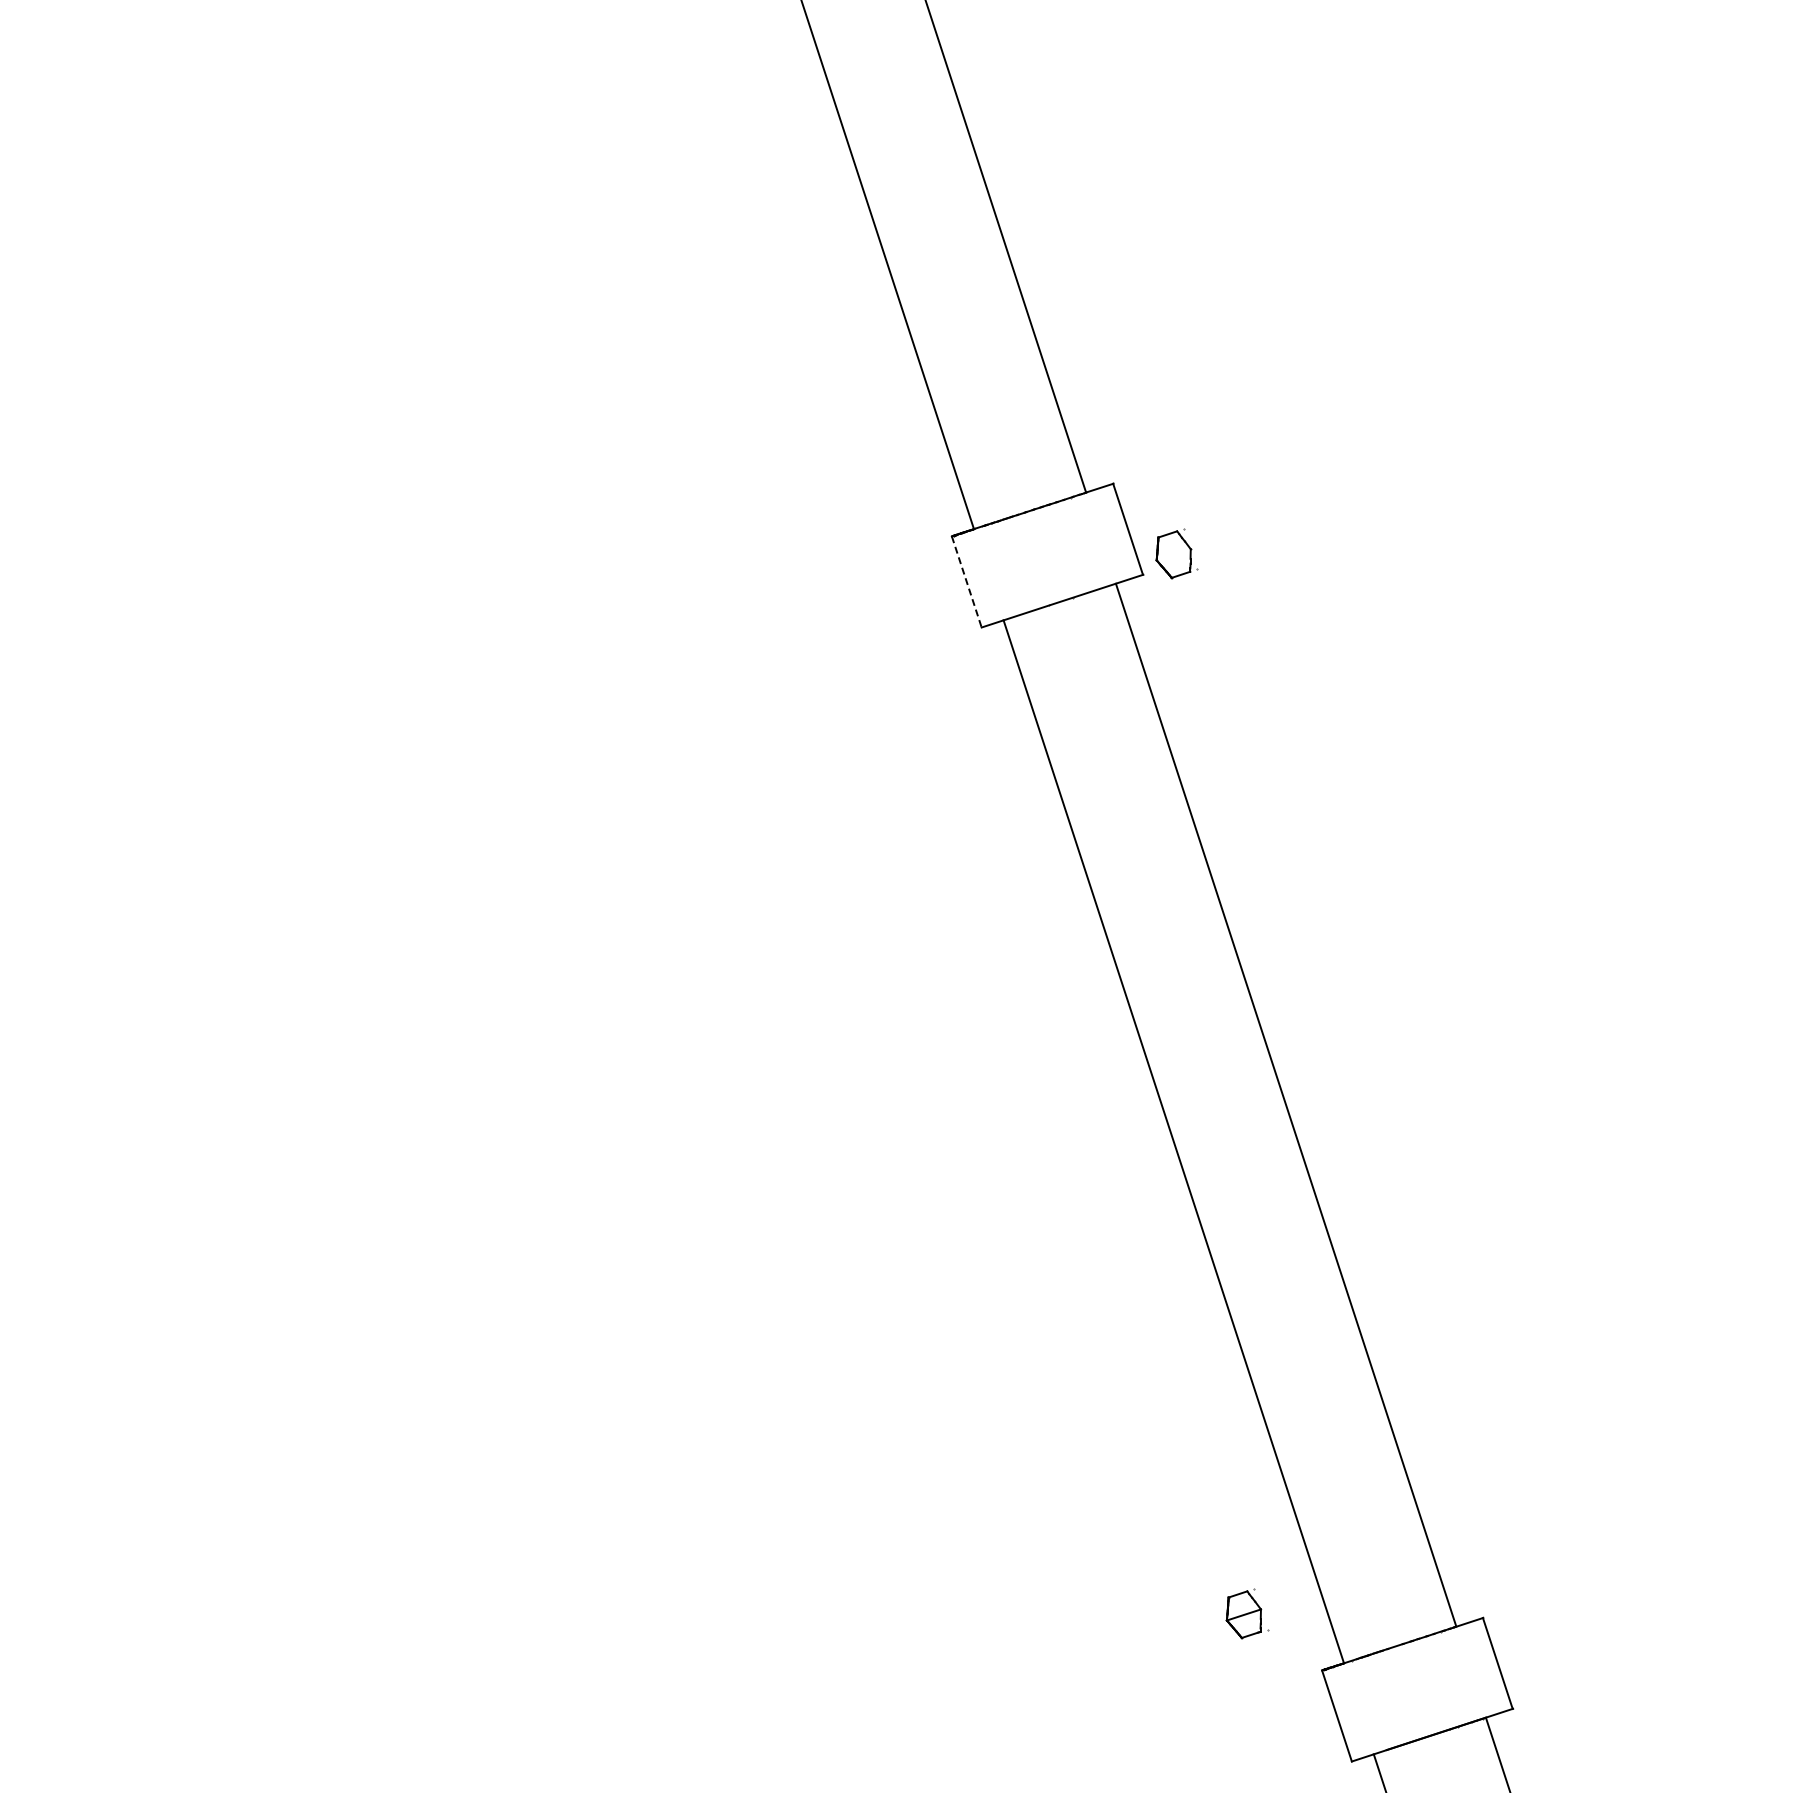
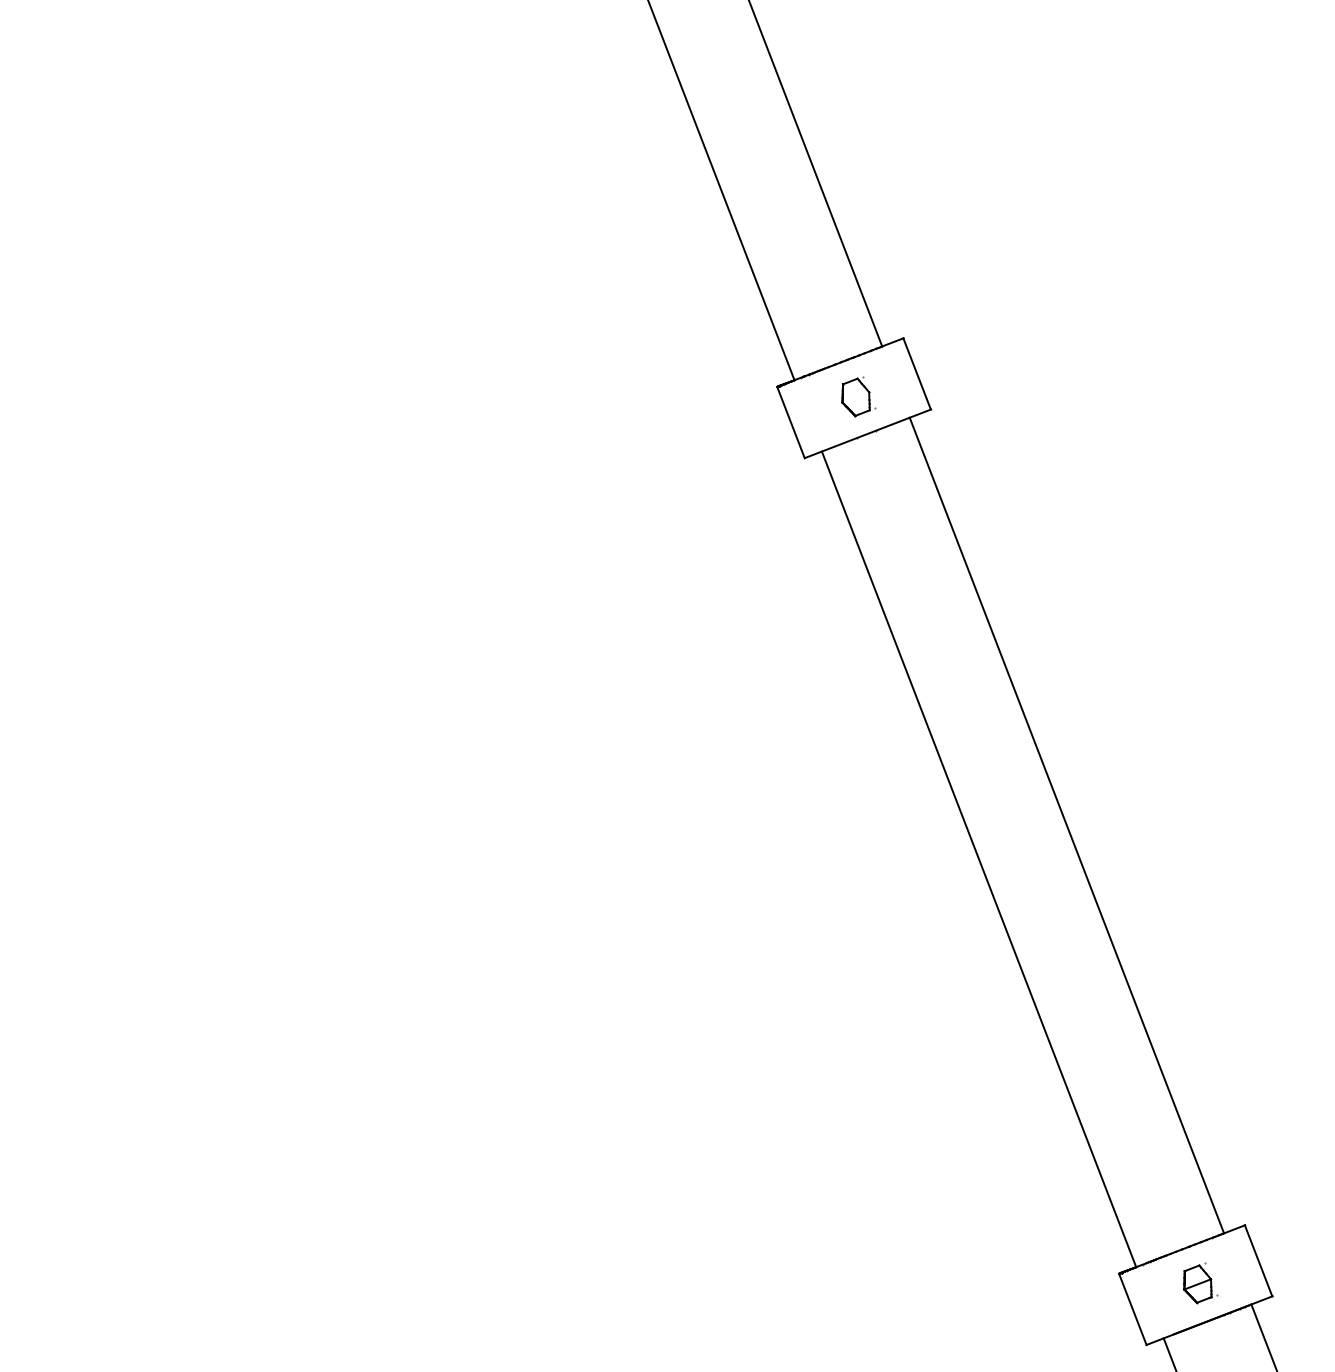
part: (1176, 553) -> (858, 396), moved
line: (966, 581) -> (790, 422), dashed -> solid
part: (1247, 1613) -> (1200, 1283), moved

